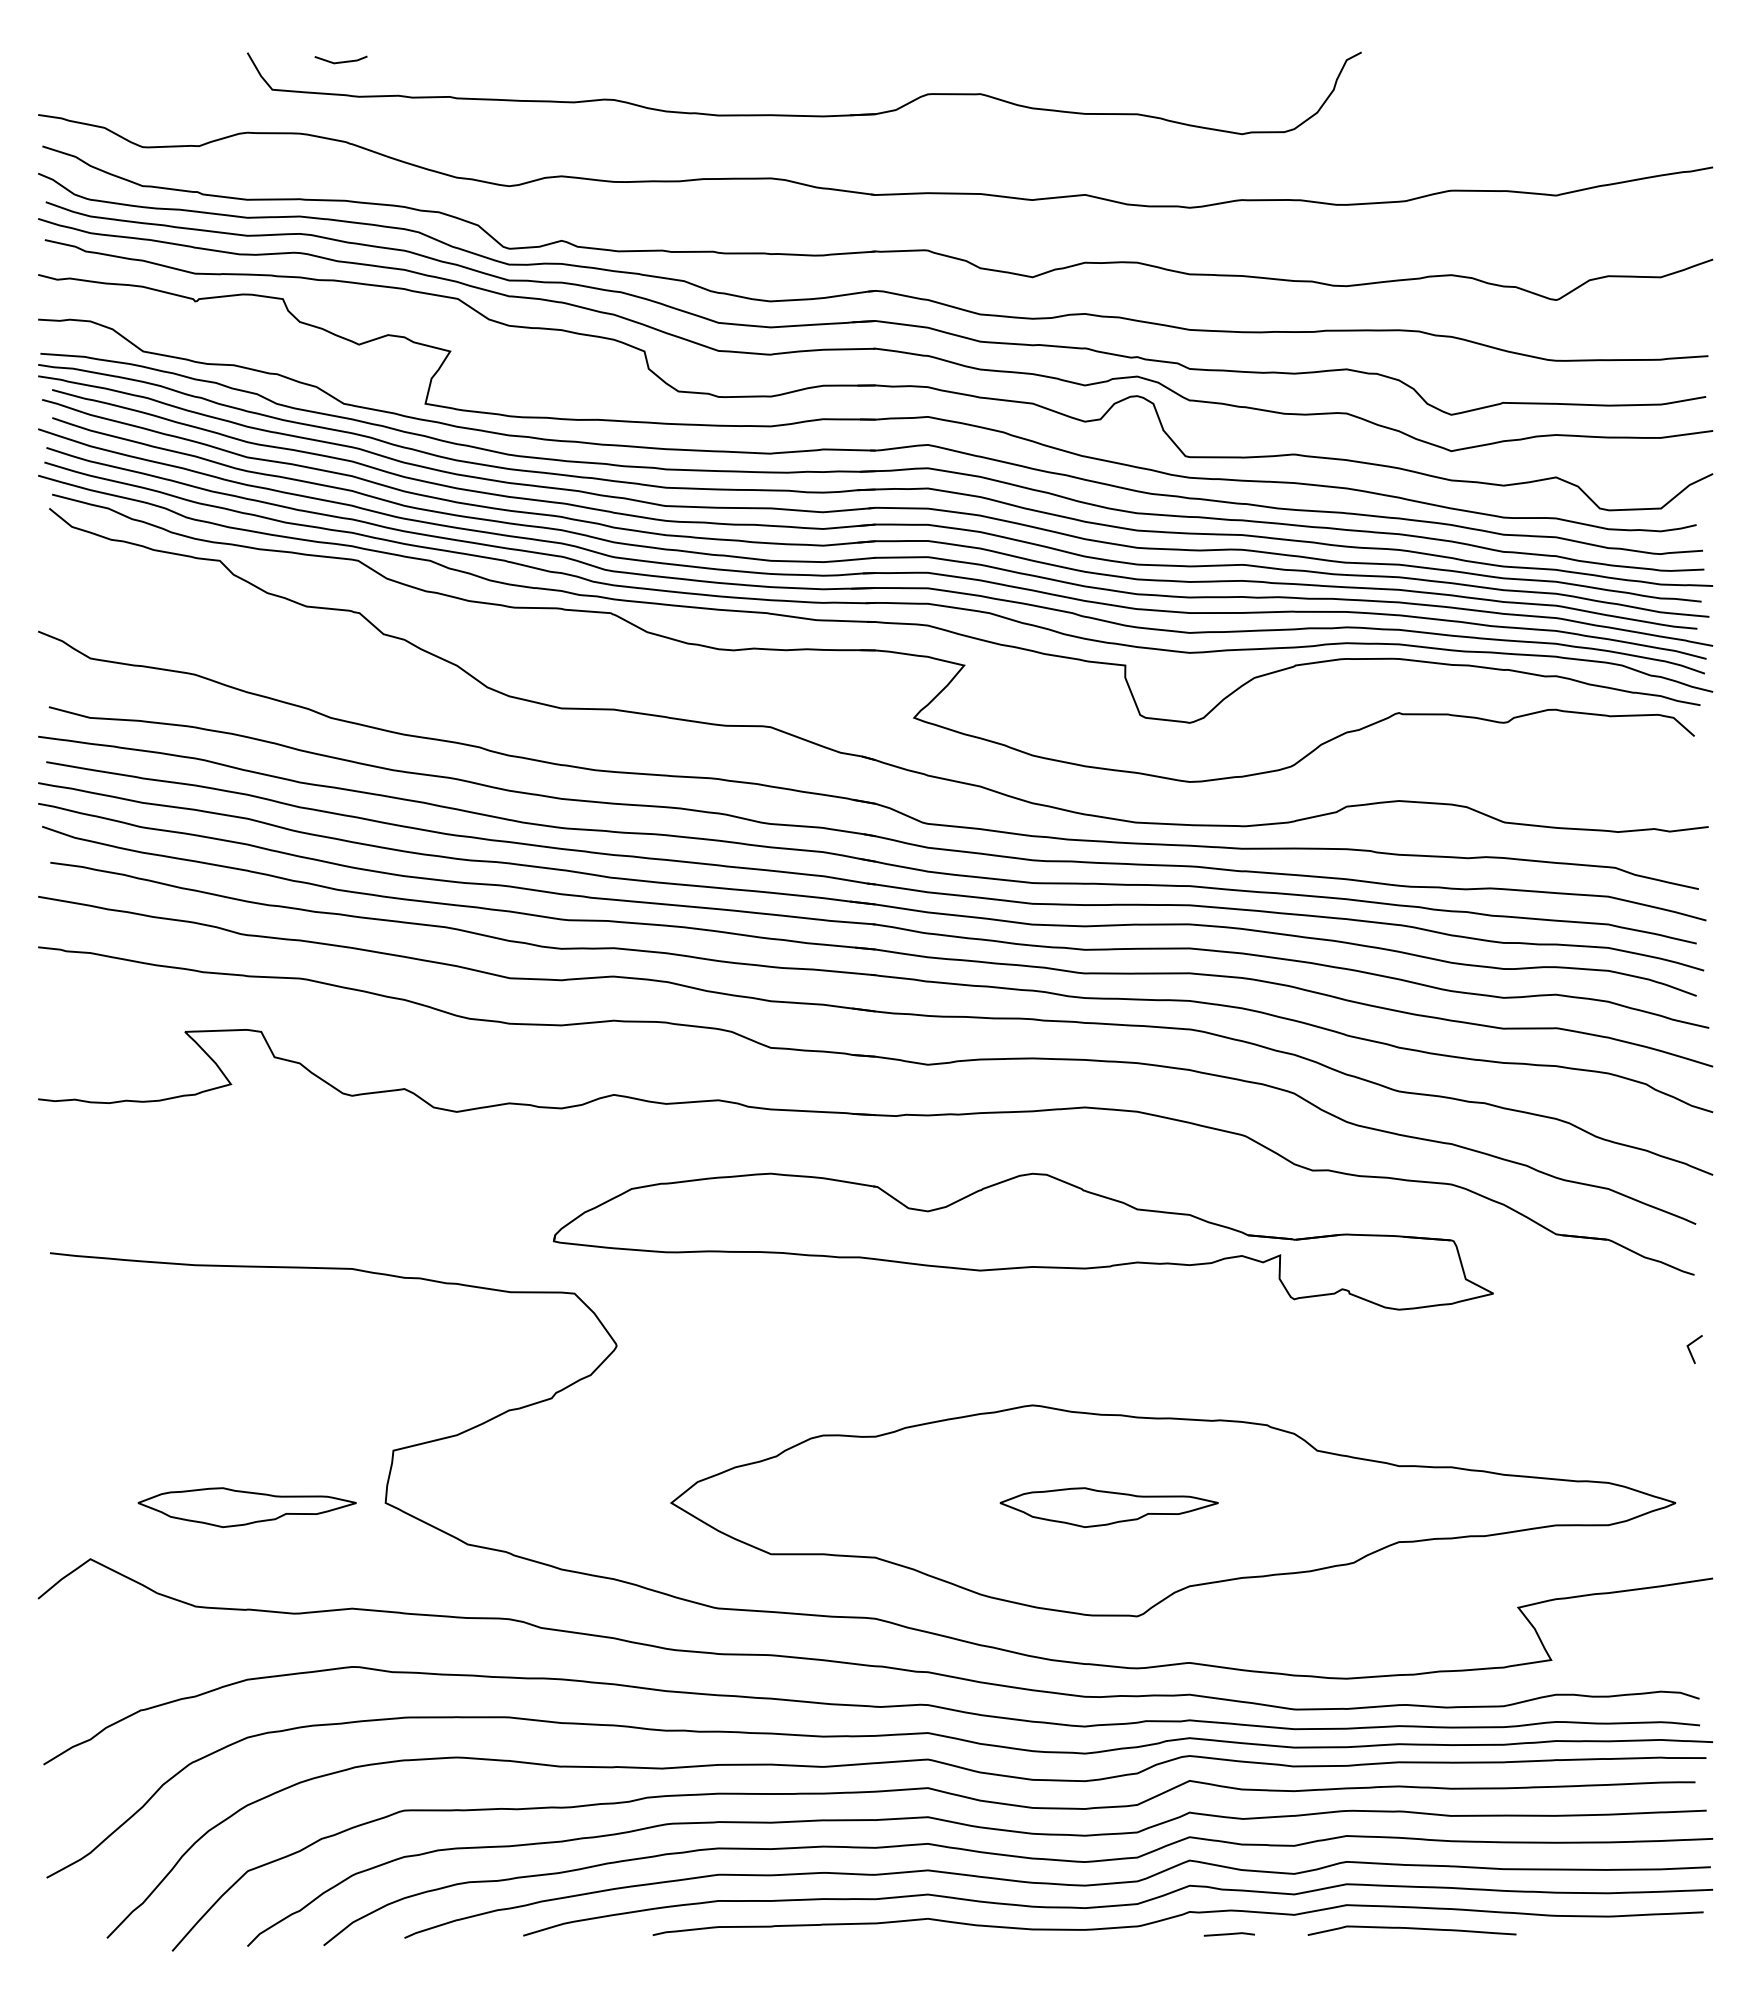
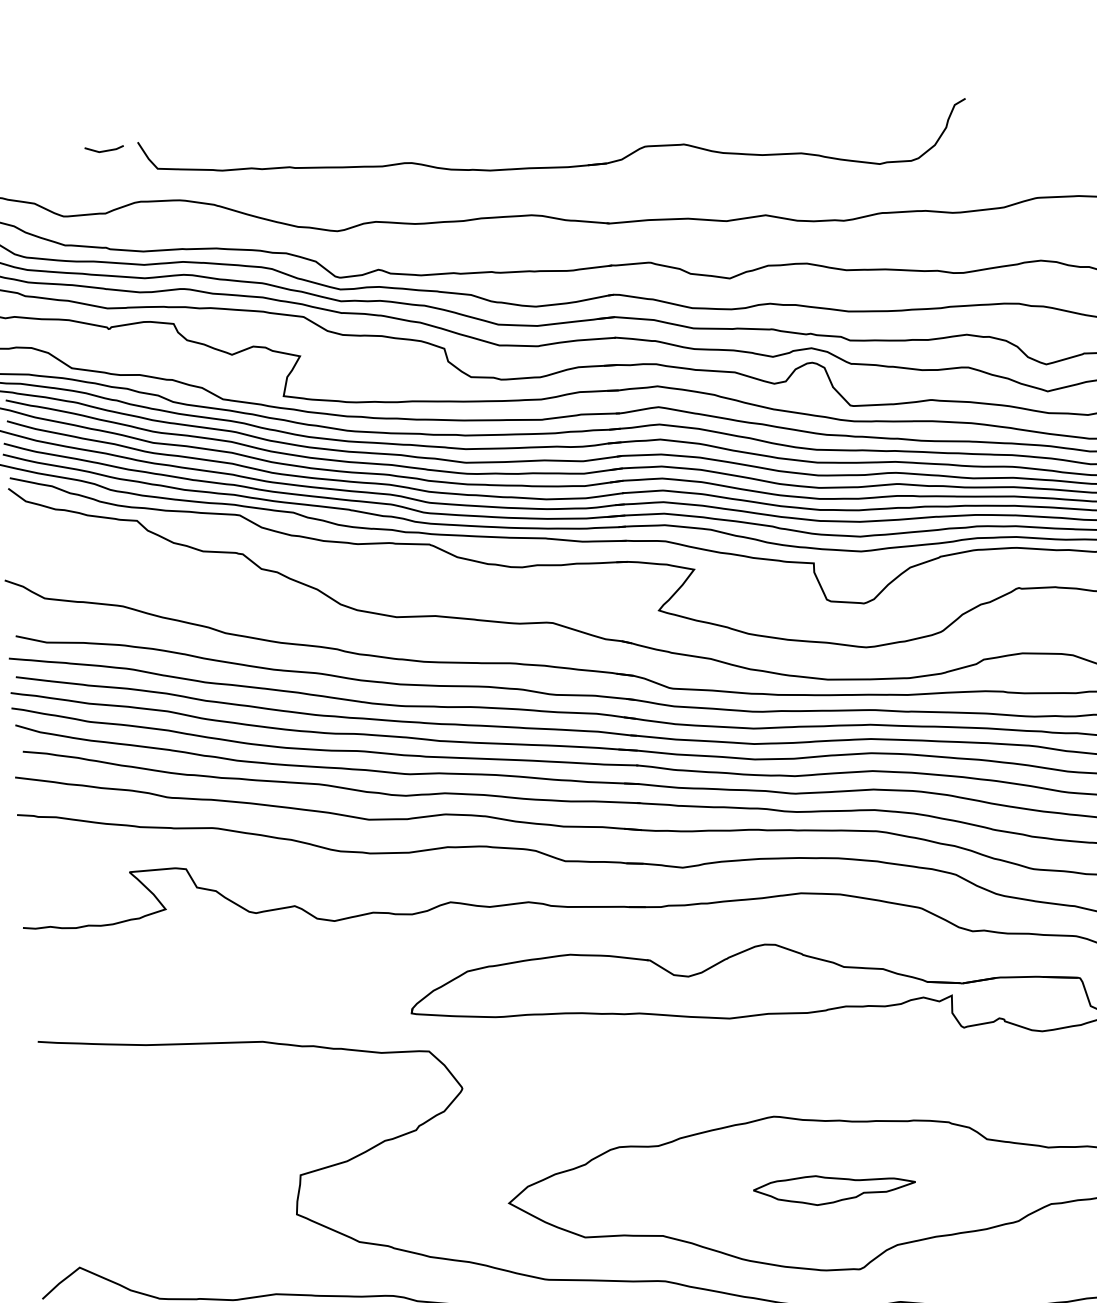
line: (340, 61) -> (103, 150), moved
part: (246, 1507) -> (193, 1223), removed

